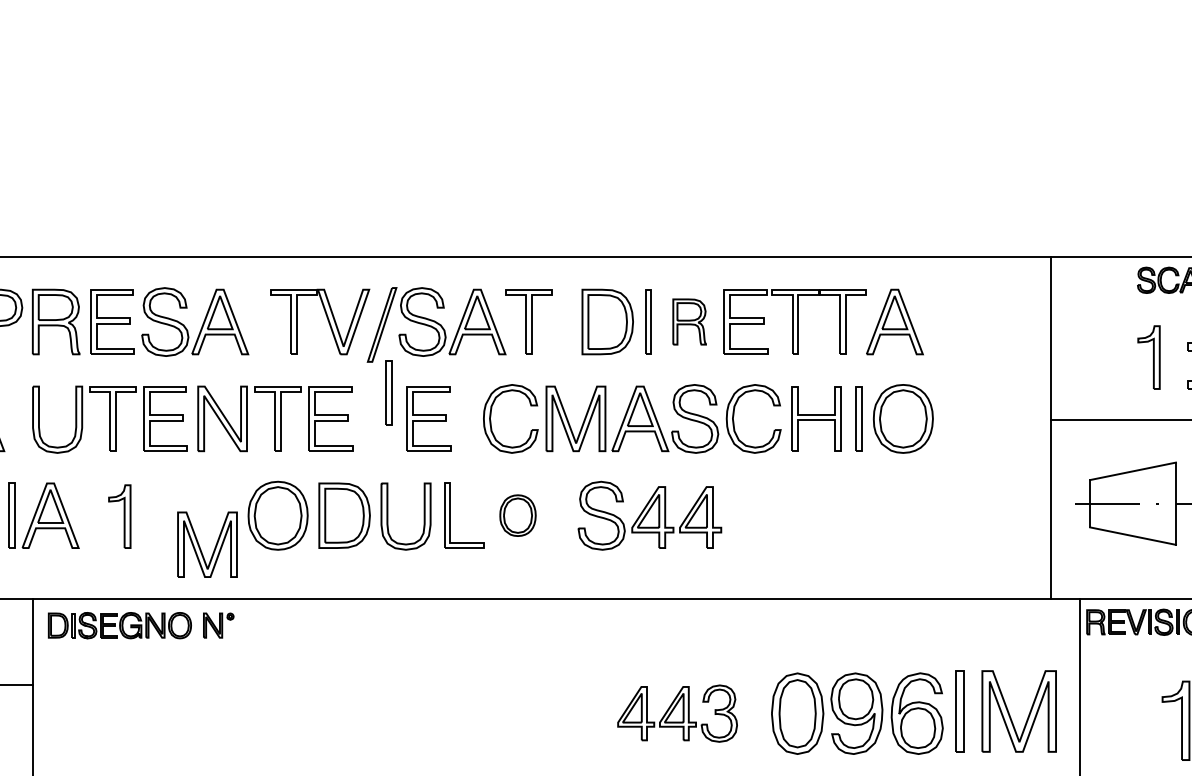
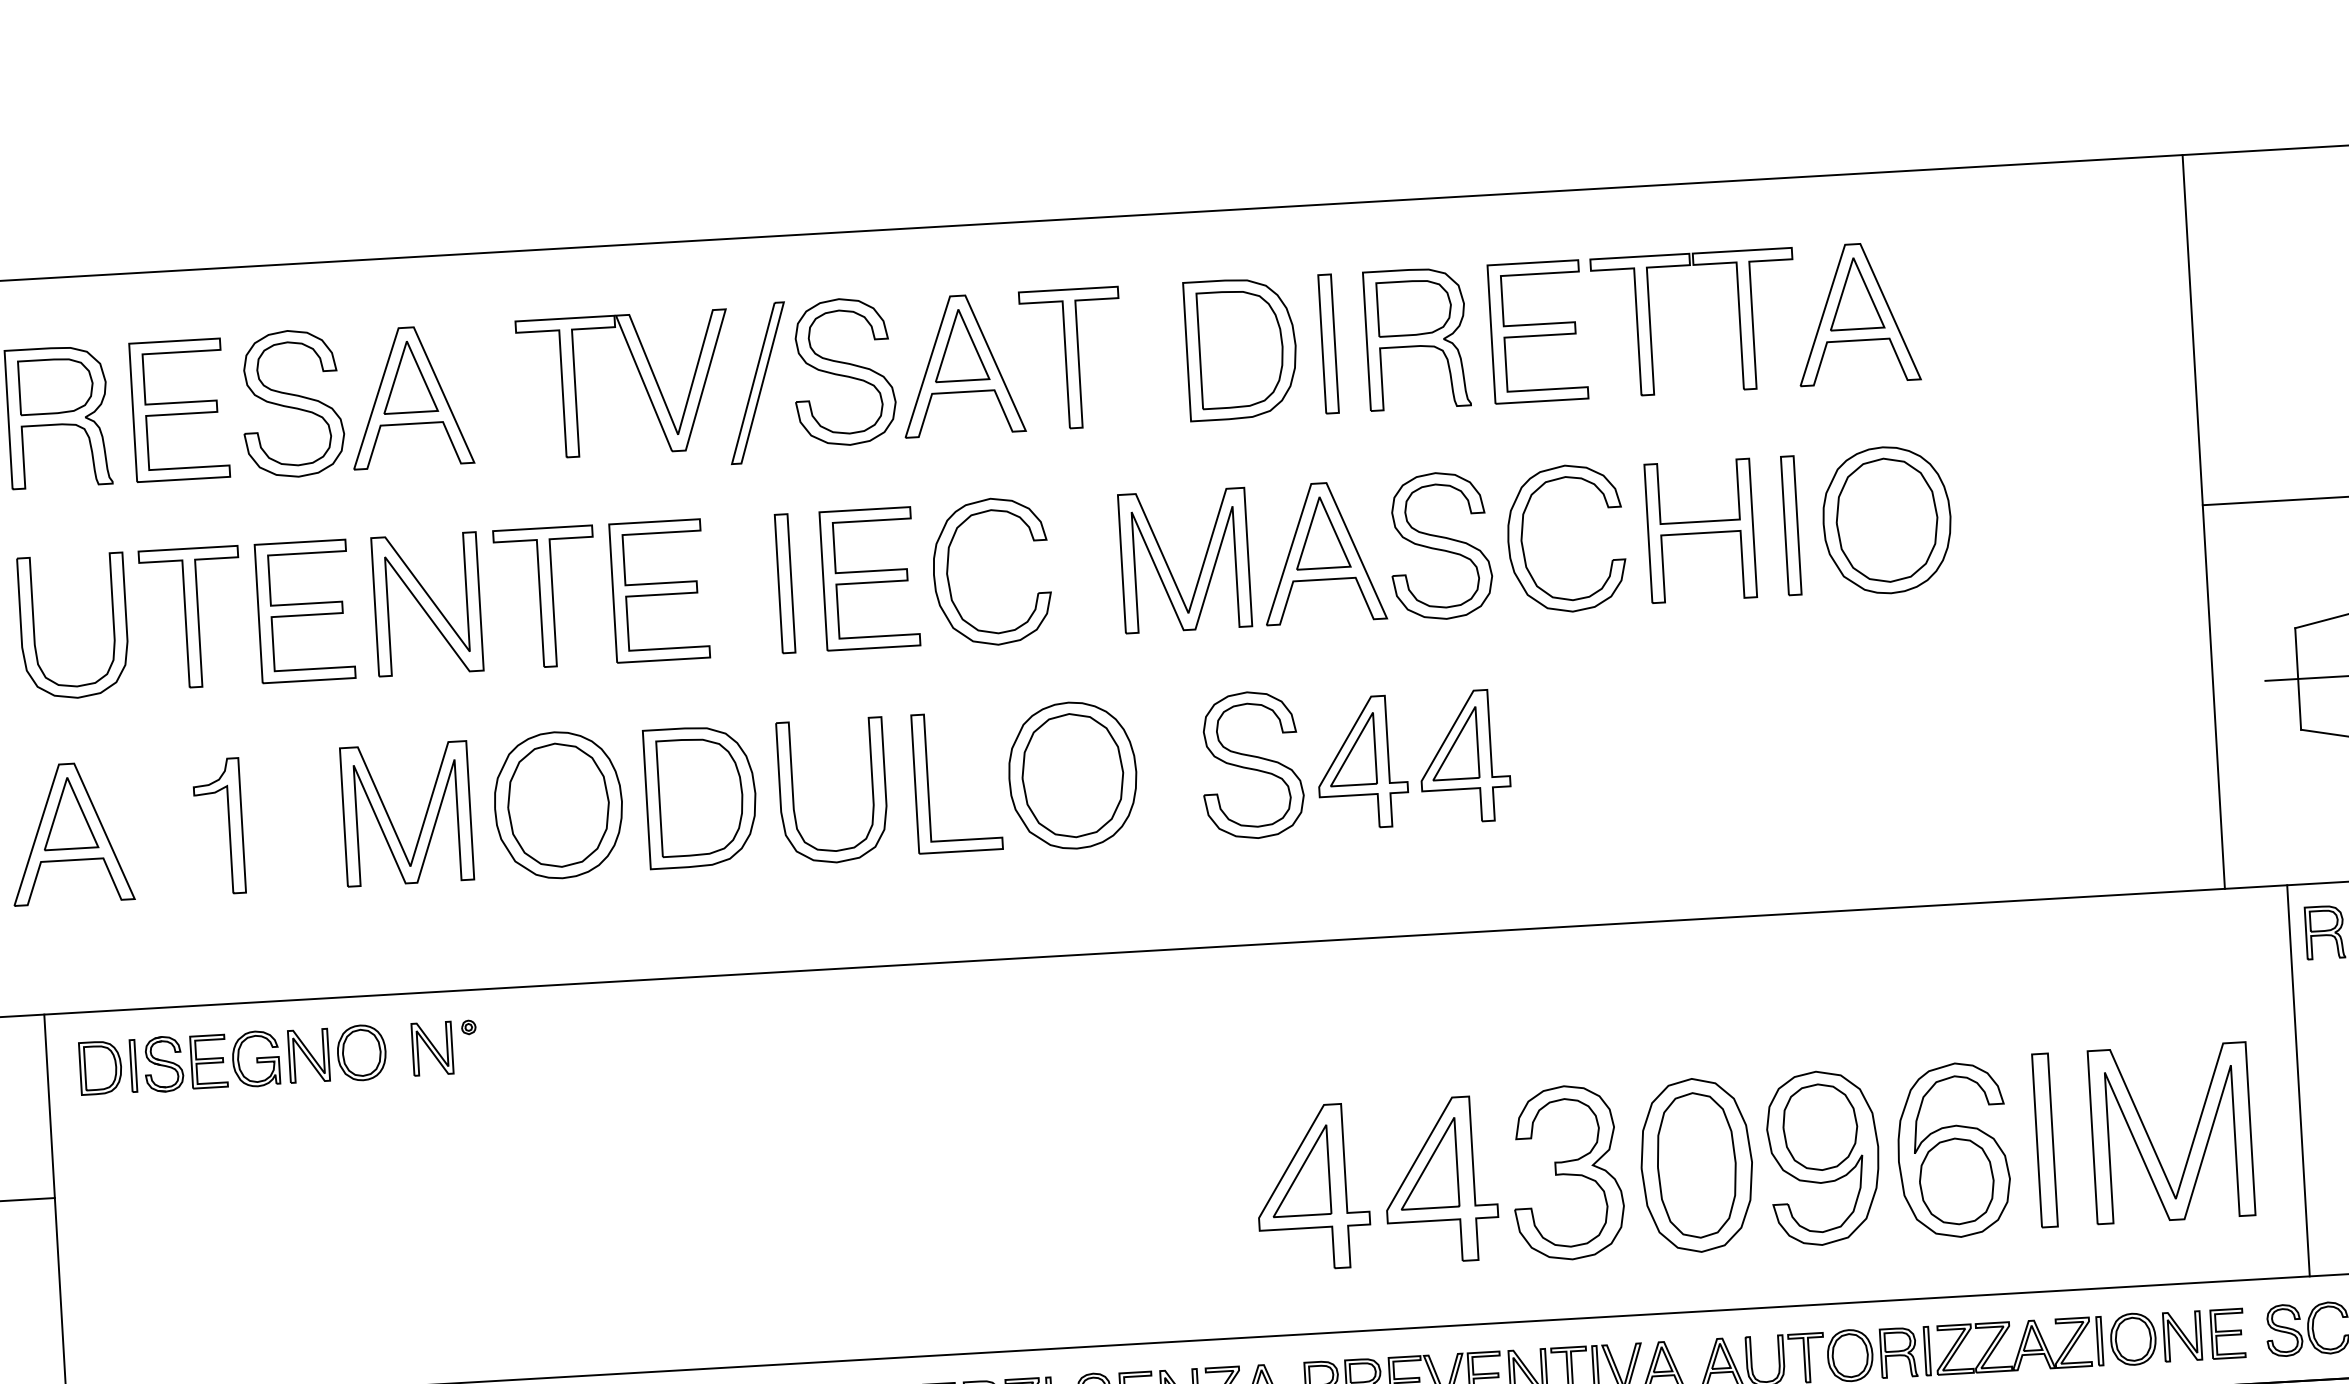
part: (689, 321) -> (1416, 337), size x1.43
part: (388, 392) -> (783, 583), moved
part: (491, 416) -> (950, 569), moved
part: (517, 515) -> (1071, 775), size x1.67
part: (200, 546) -> (392, 818), moved
part: (677, 713) -> (1439, 1179), size x1.43

